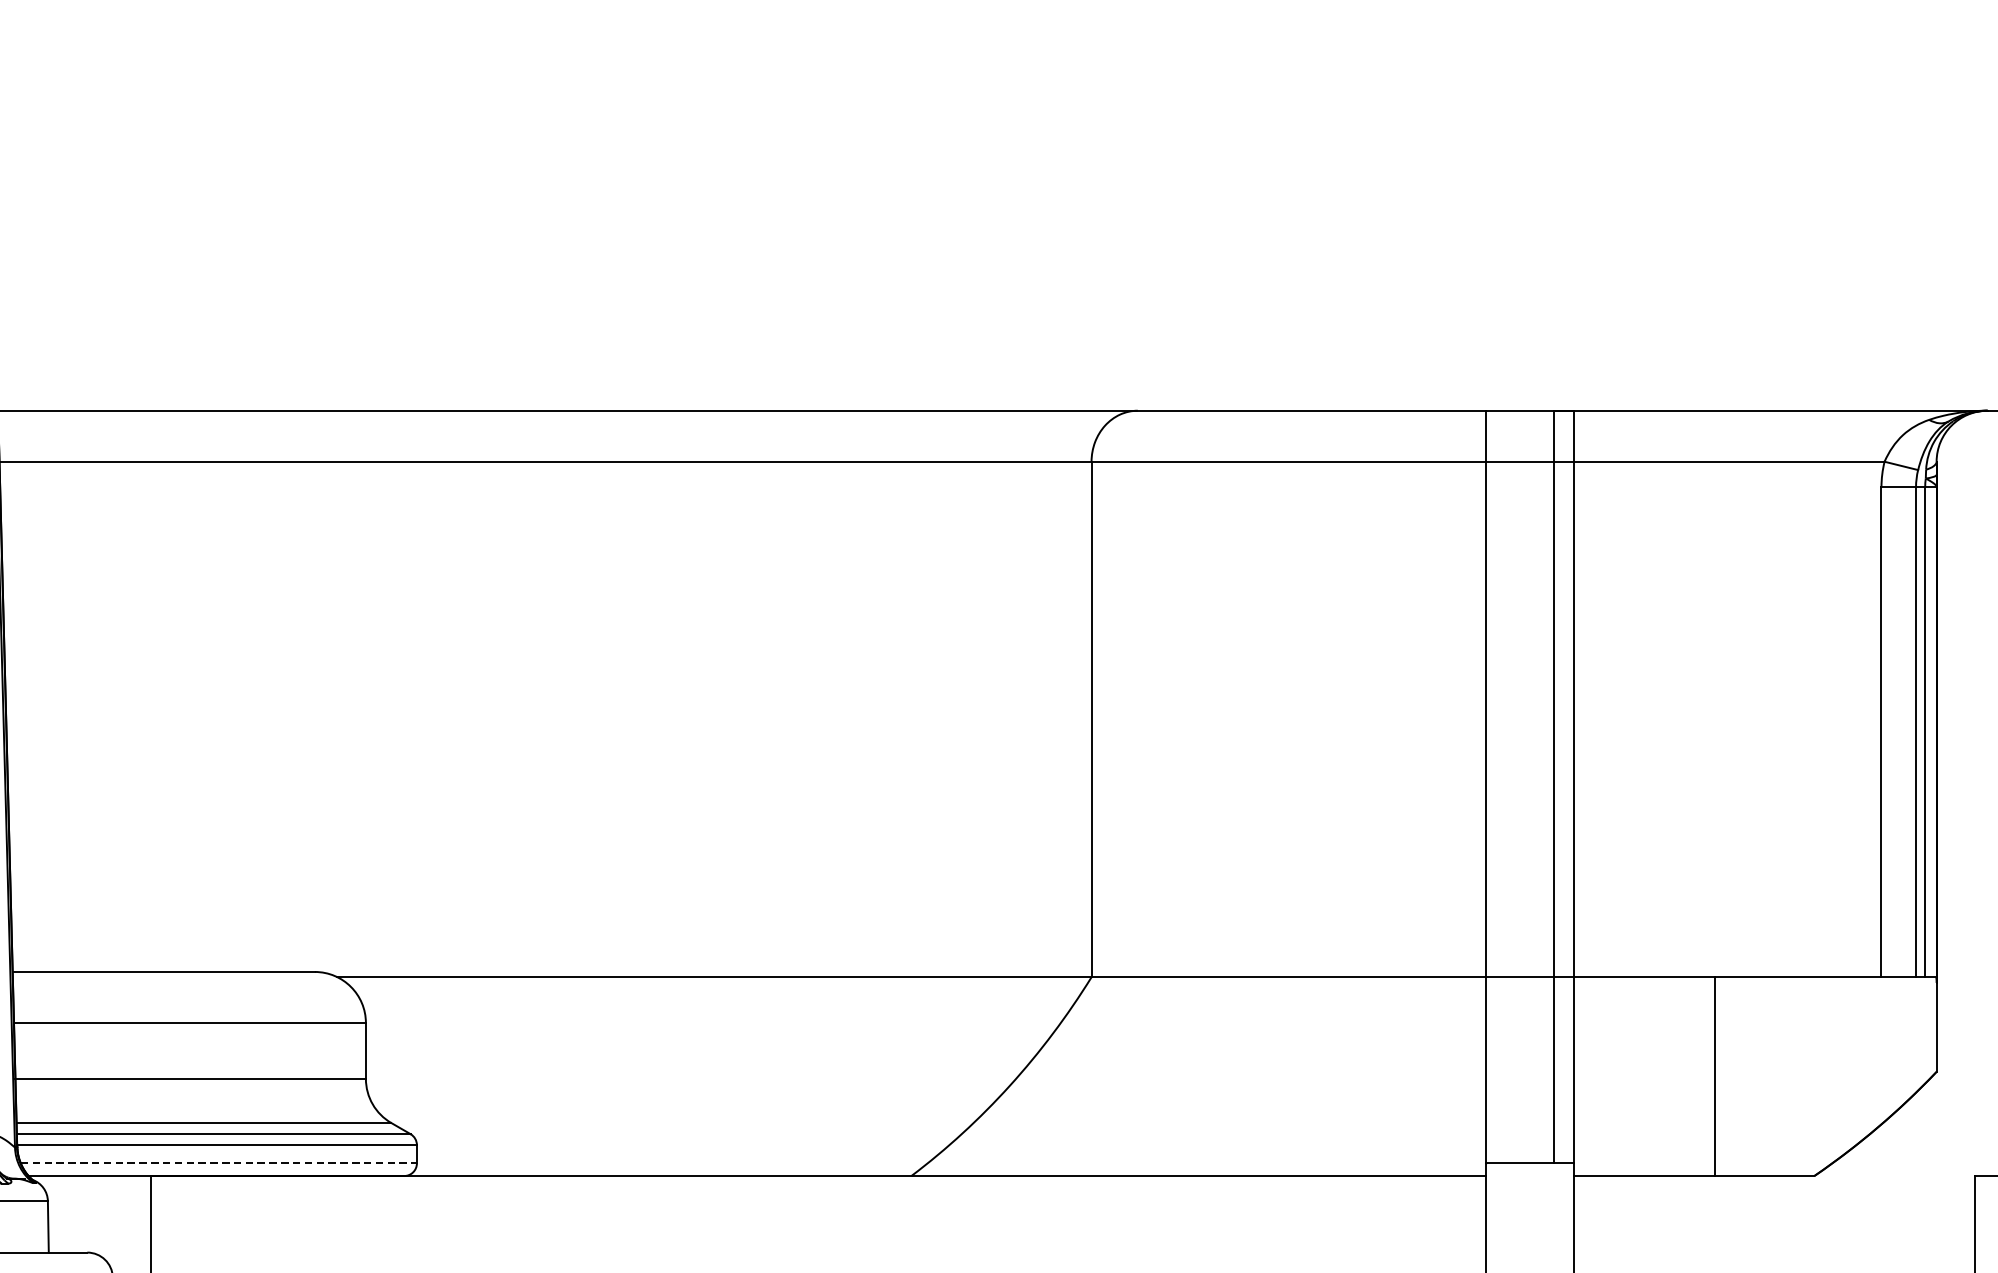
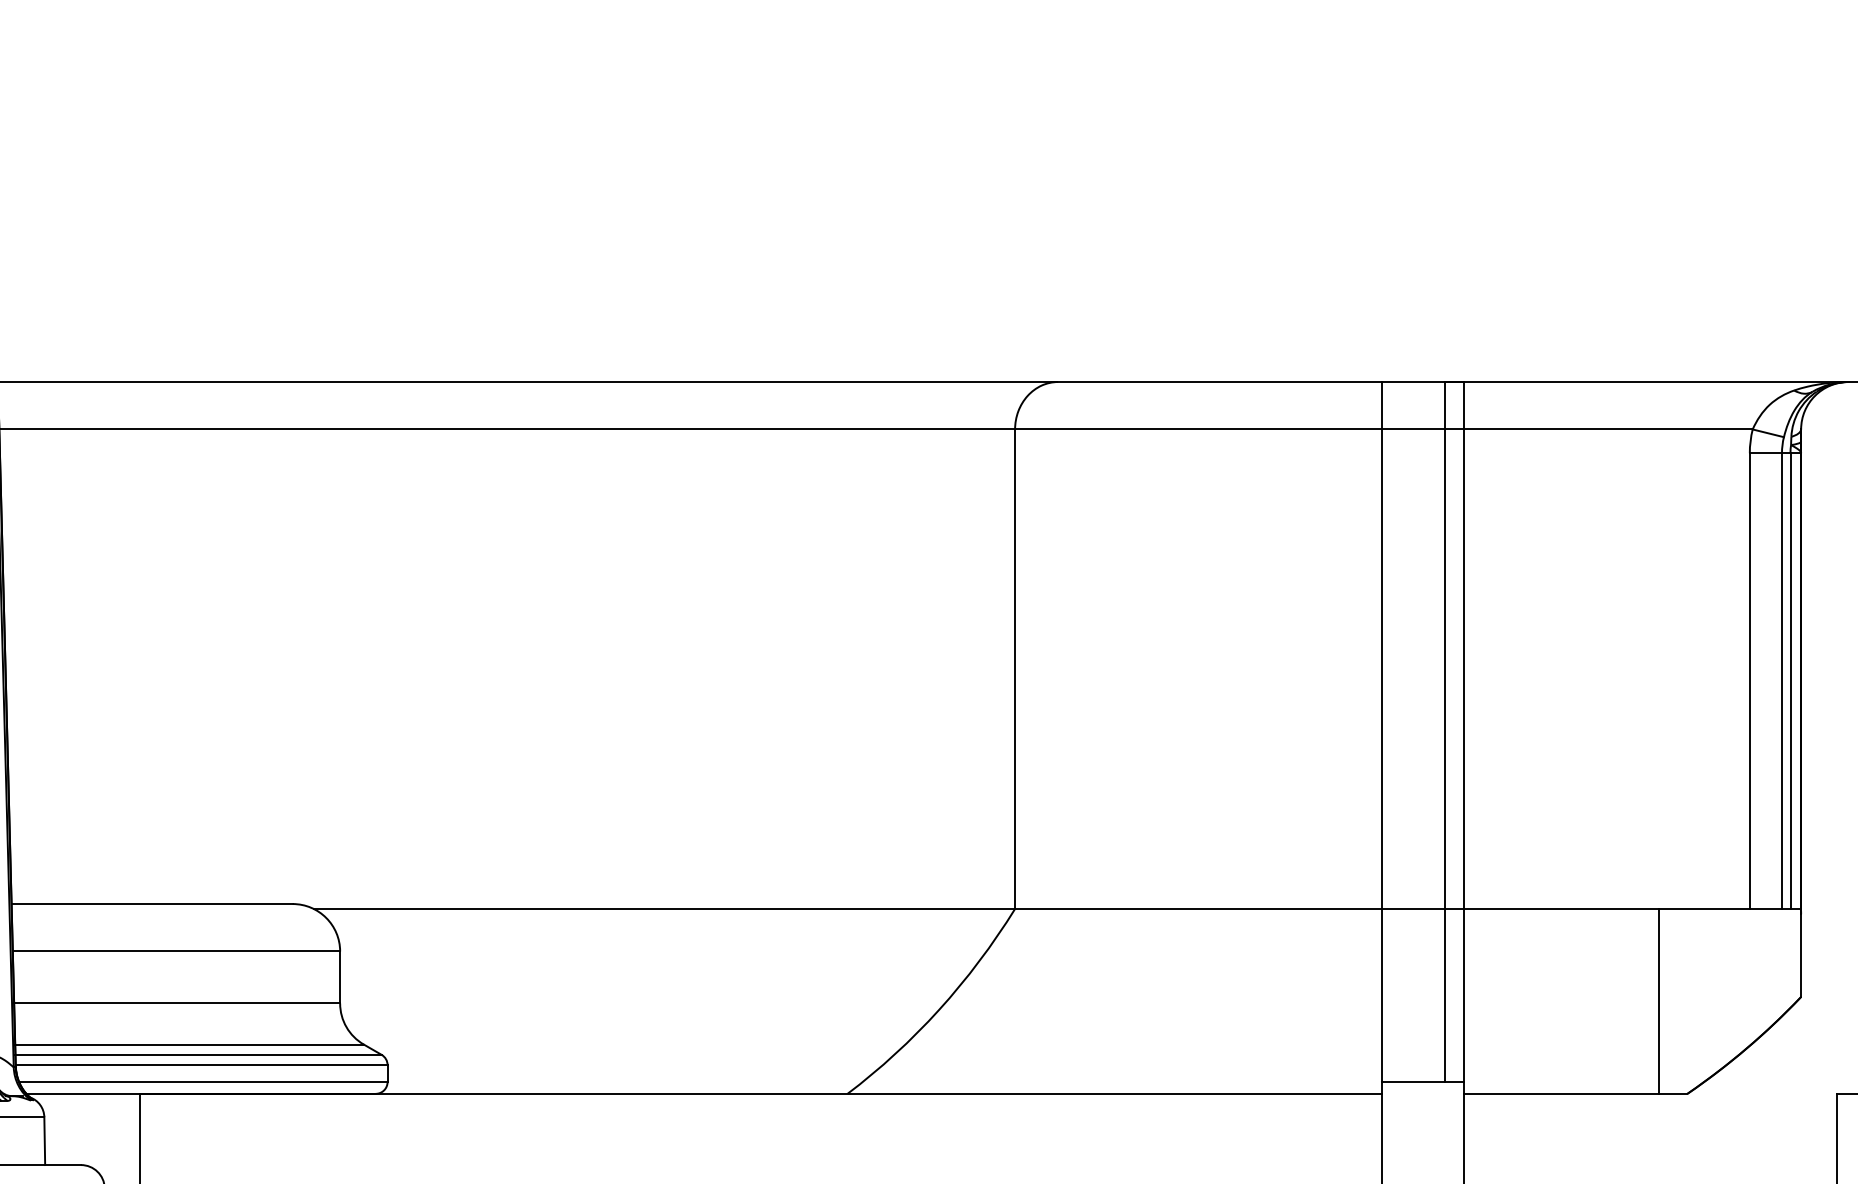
line: (1714, 1075) -> (1658, 1000), moved
line: (219, 1163) -> (203, 1082), dashed -> solid

